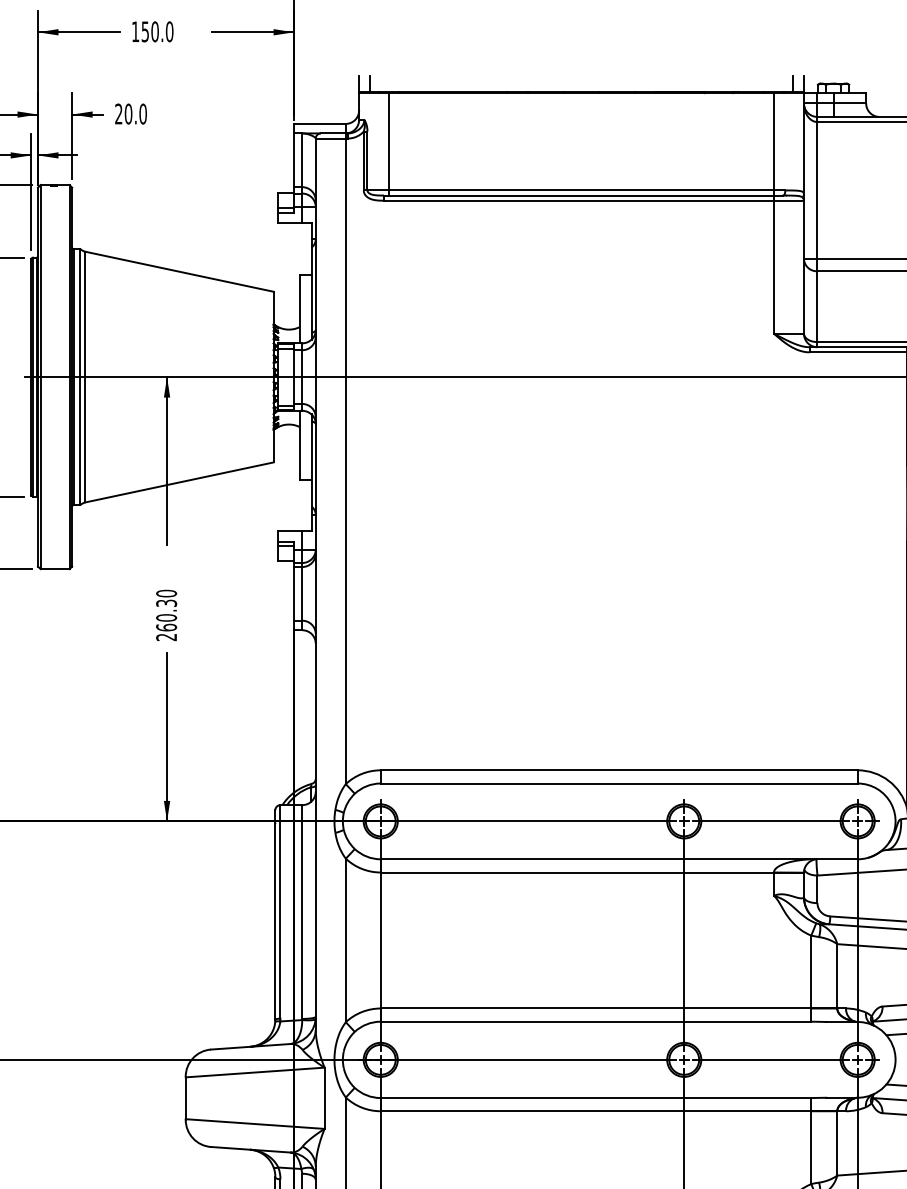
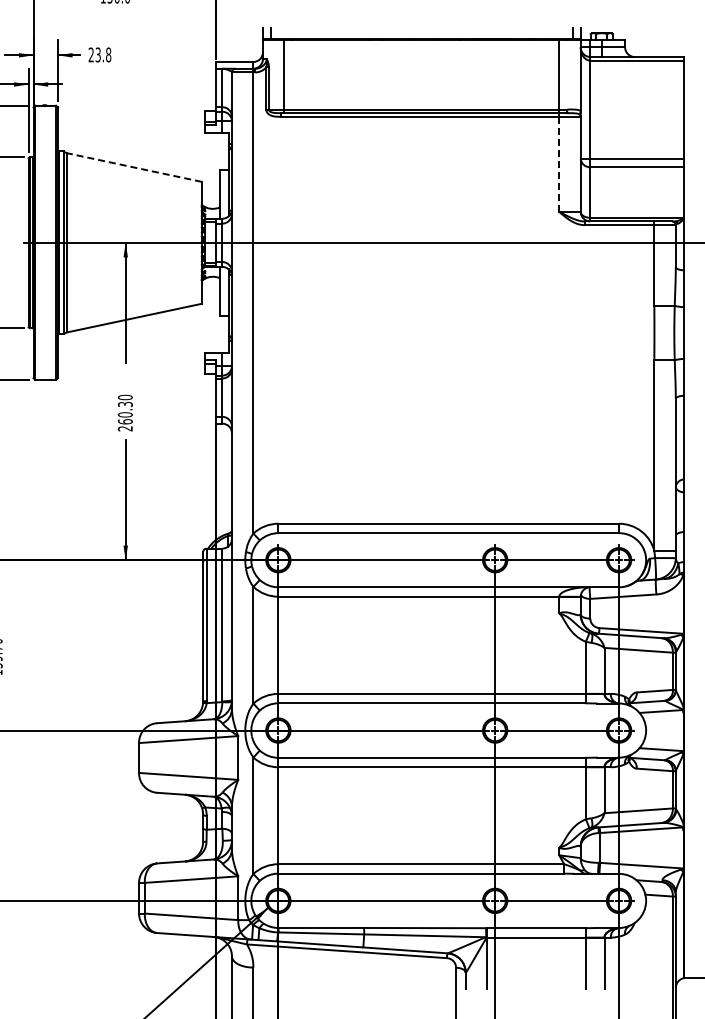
text: (135, 113) -> (103, 54), 20.0 -> 23.8
line: (774, 267) -> (559, 164), solid -> dashed
line: (179, 271) -> (134, 167), solid -> dashed

